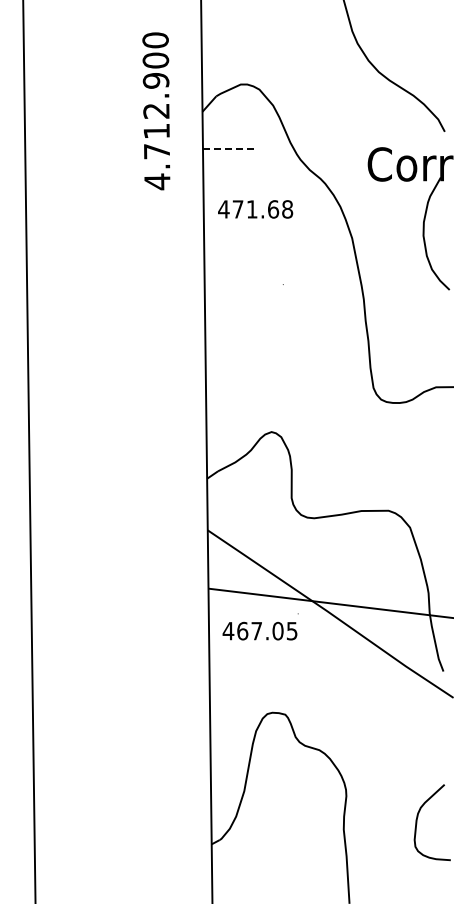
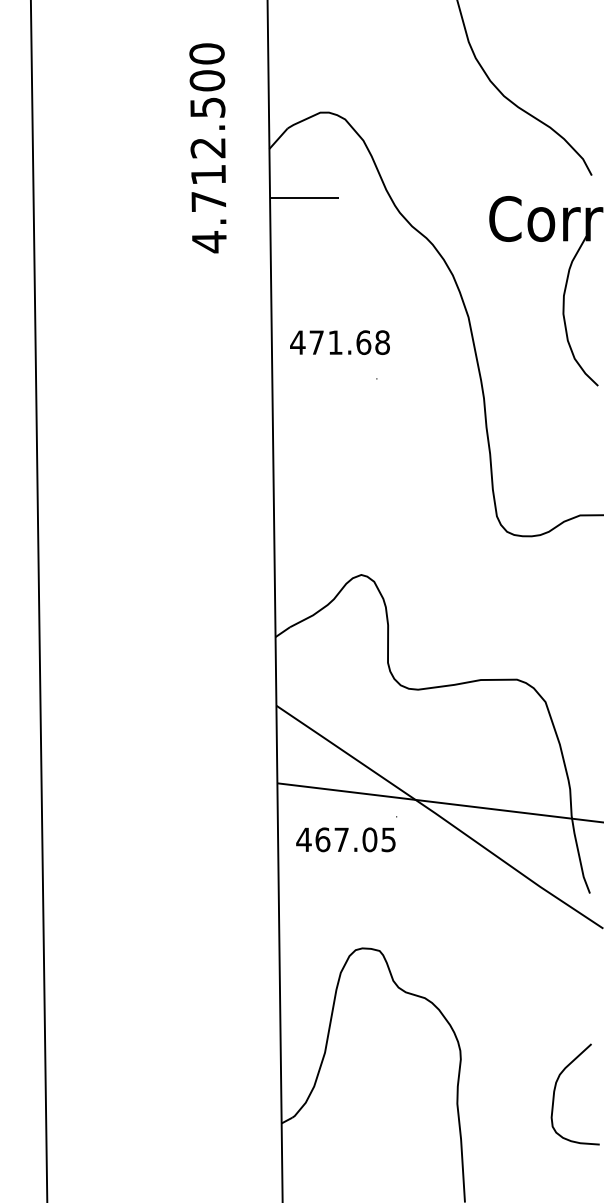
text: (155, 80) -> (206, 107), 4.712.900 -> 4.712.500
line: (228, 148) -> (303, 197), dashed -> solid
text: (255, 209) -> (339, 342), moved

